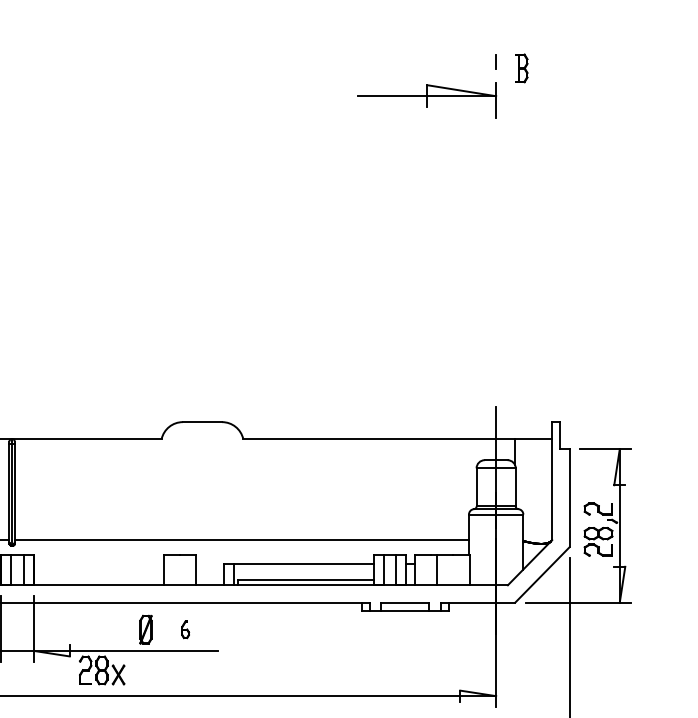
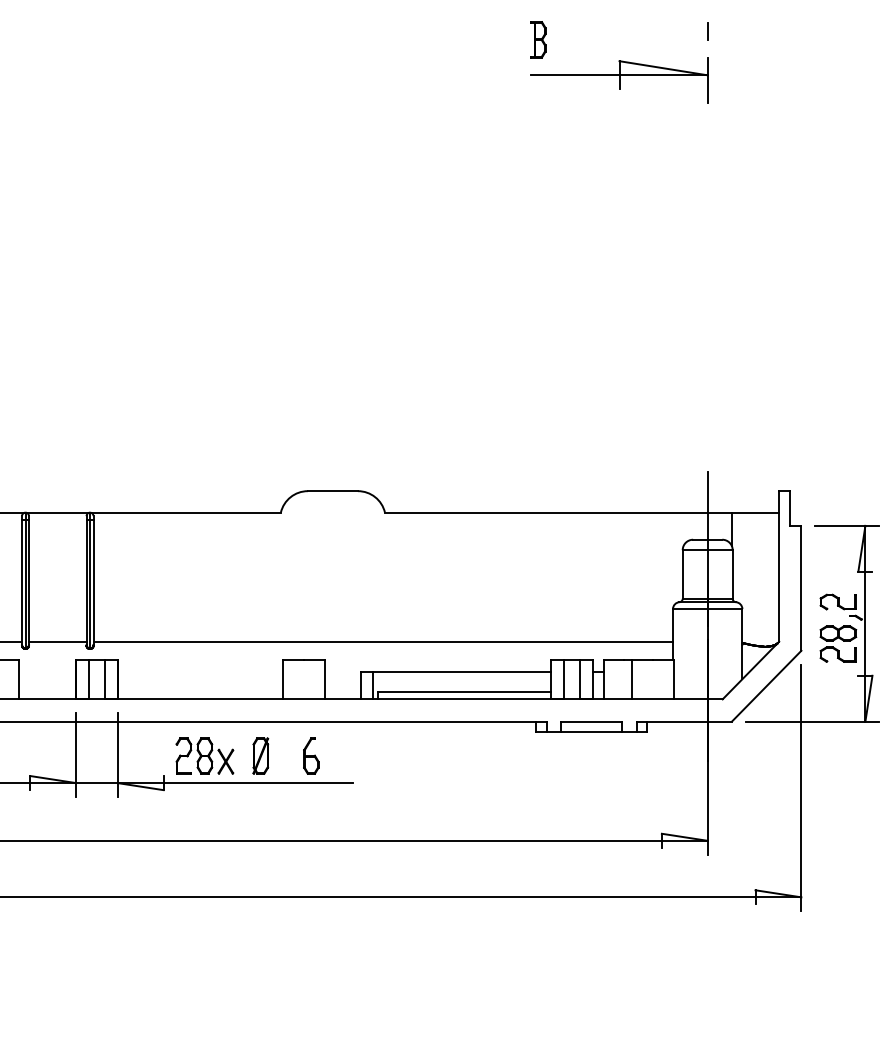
part: (521, 68) -> (538, 39), moved
part: (185, 629) -> (311, 755), size x1.67
part: (101, 670) -> (204, 755), moved

